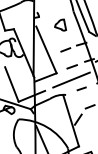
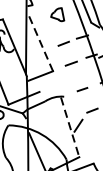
line: (46, 50) -> (41, 44), solid -> dashed
line: (71, 79) -> (70, 78), removed
line: (71, 121) -> (70, 127), solid -> dashed

